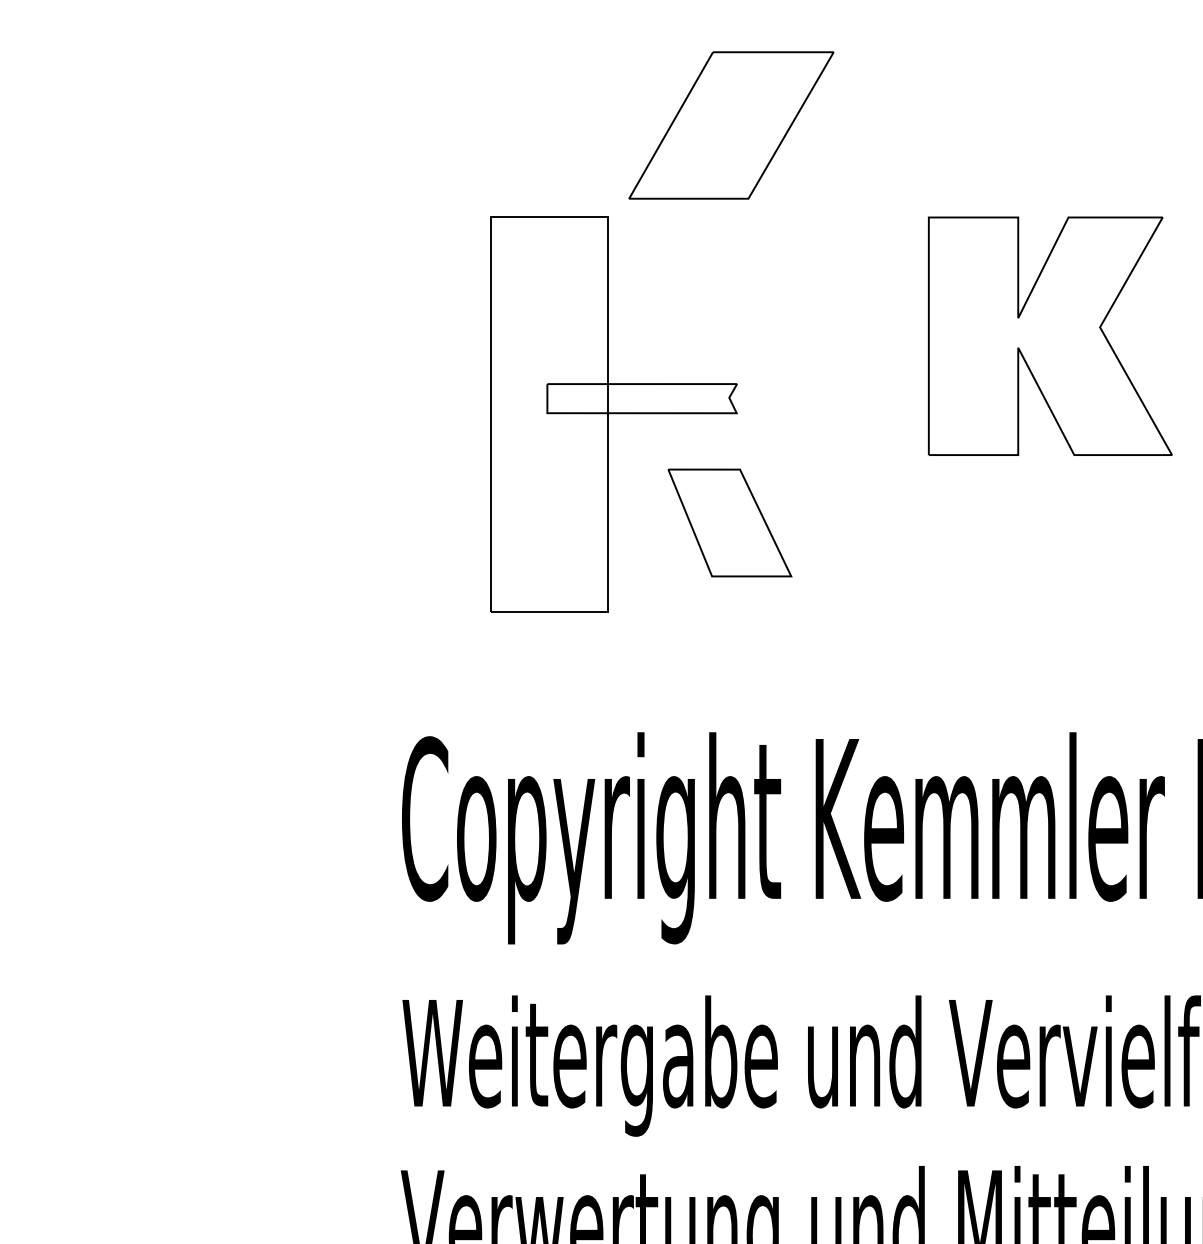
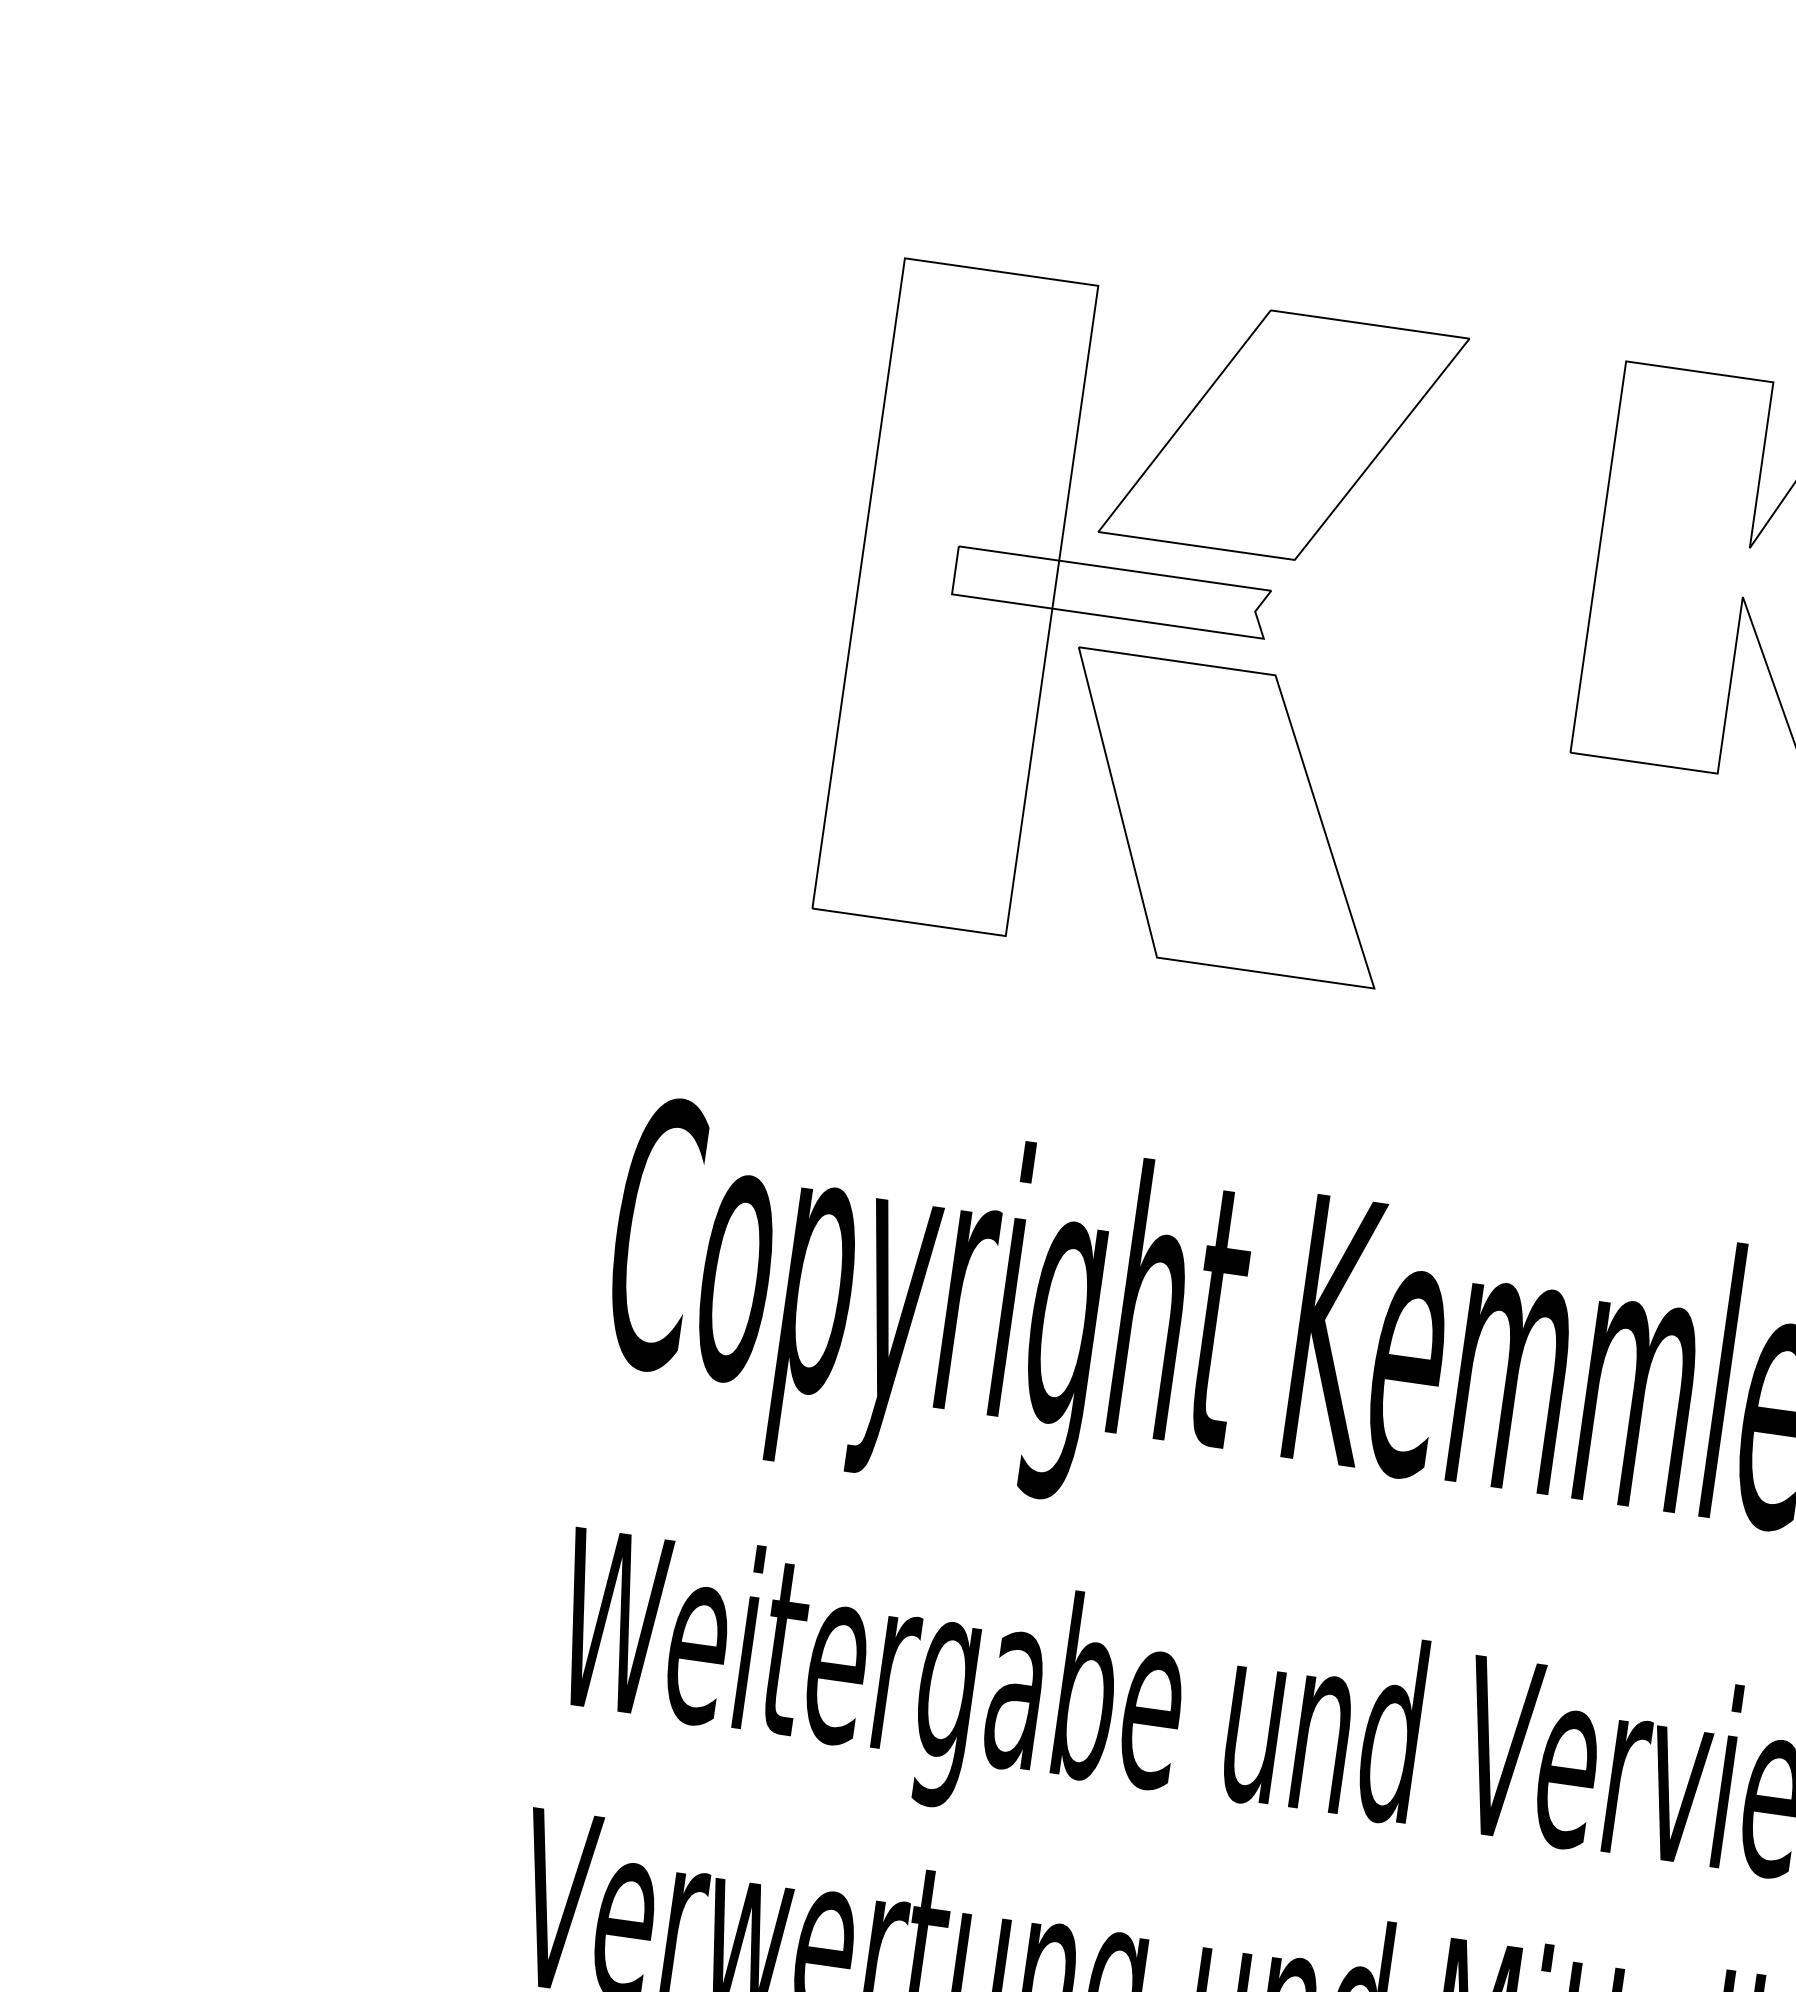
part: (731, 125) -> (1284, 435), moved
part: (729, 522) -> (1226, 817), size x1.67

